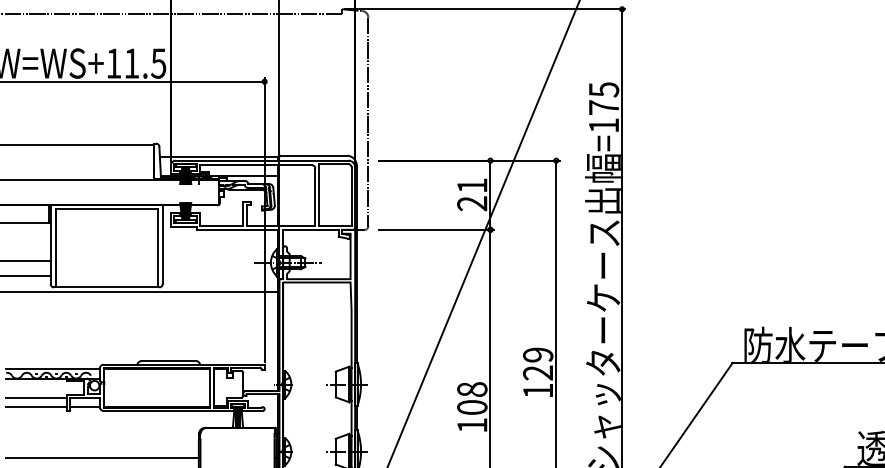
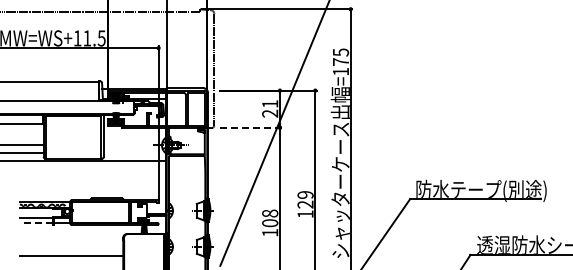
line: (435, 229) -> (250, 127), solid -> dashed
line: (35, 406) -> (35, 222), solid -> dashed
line: (102, 458) -> (71, 250), removed

